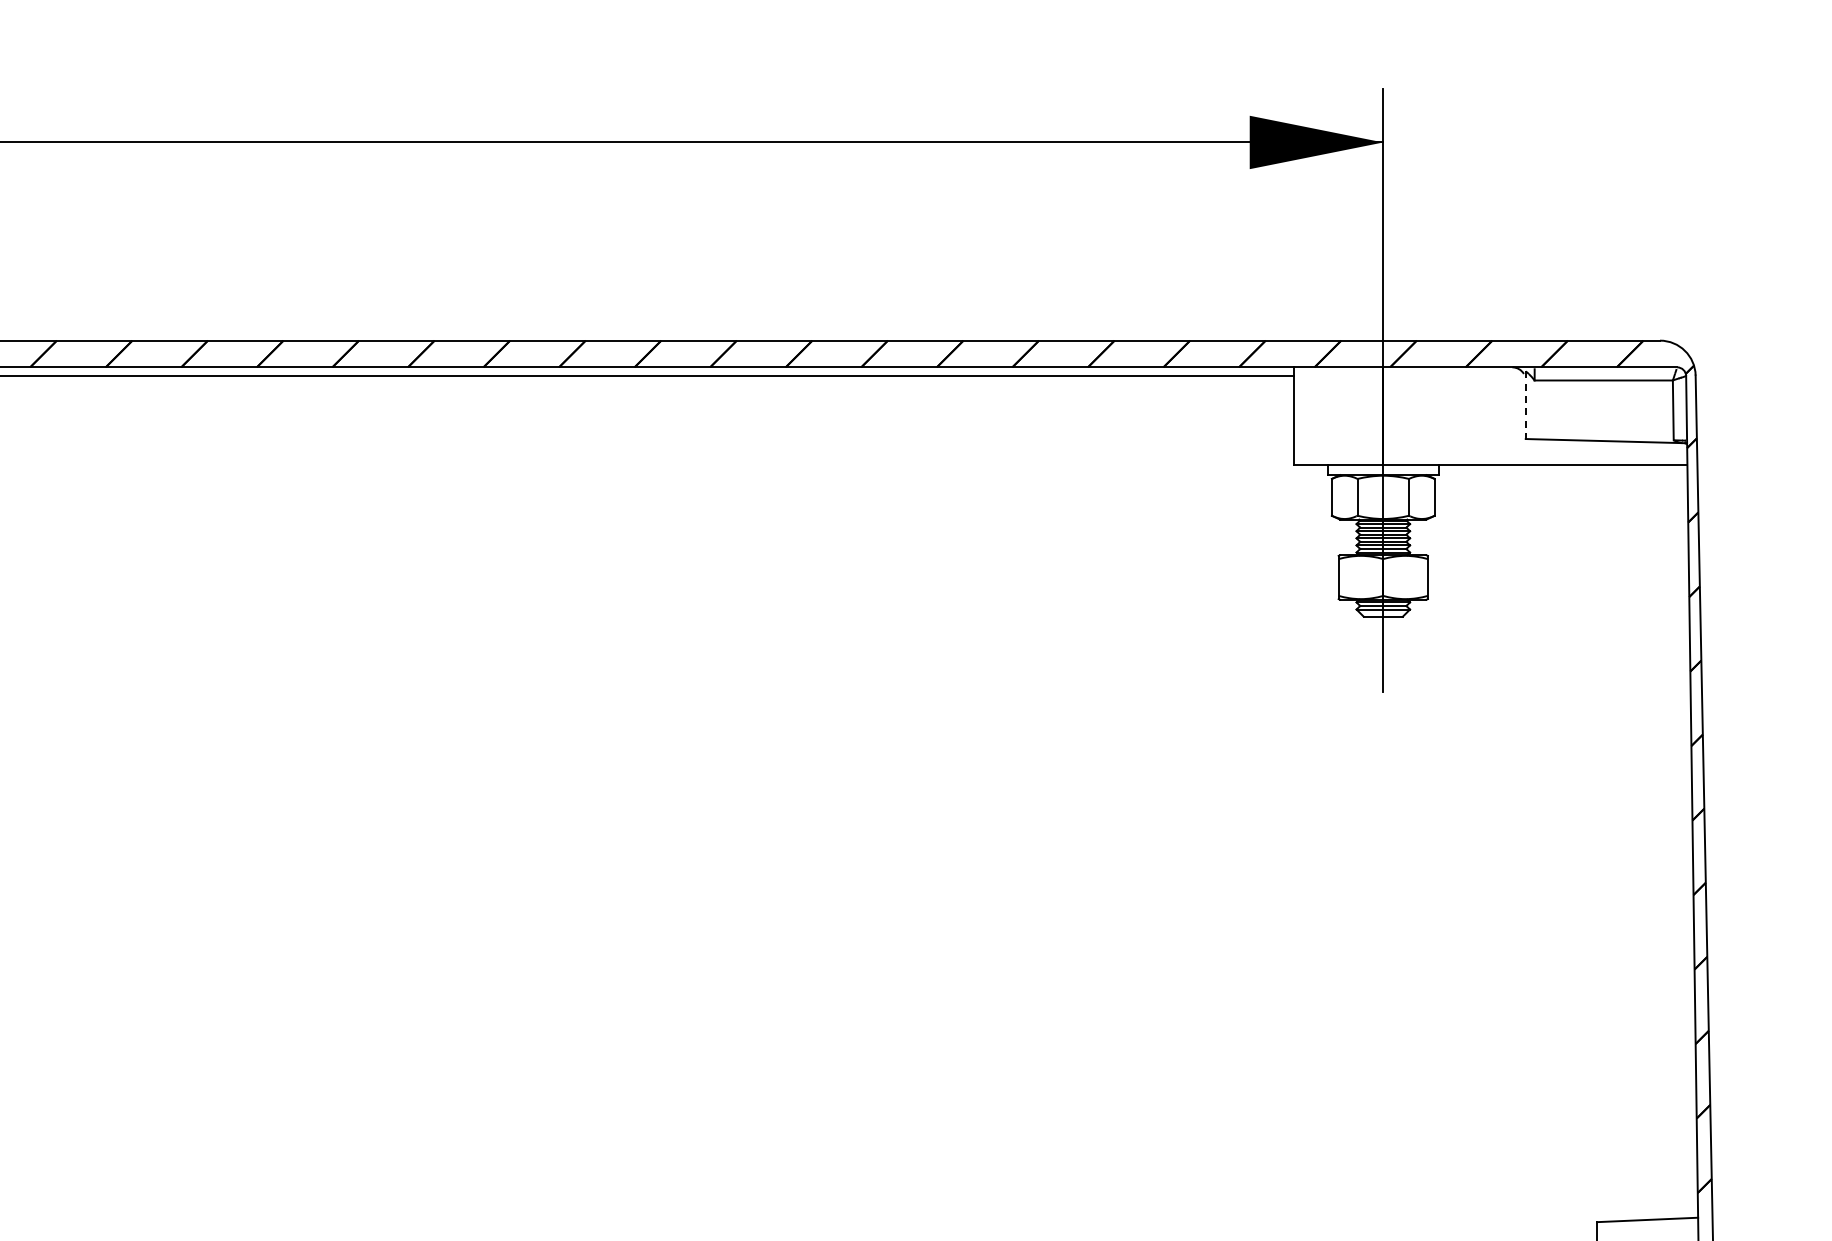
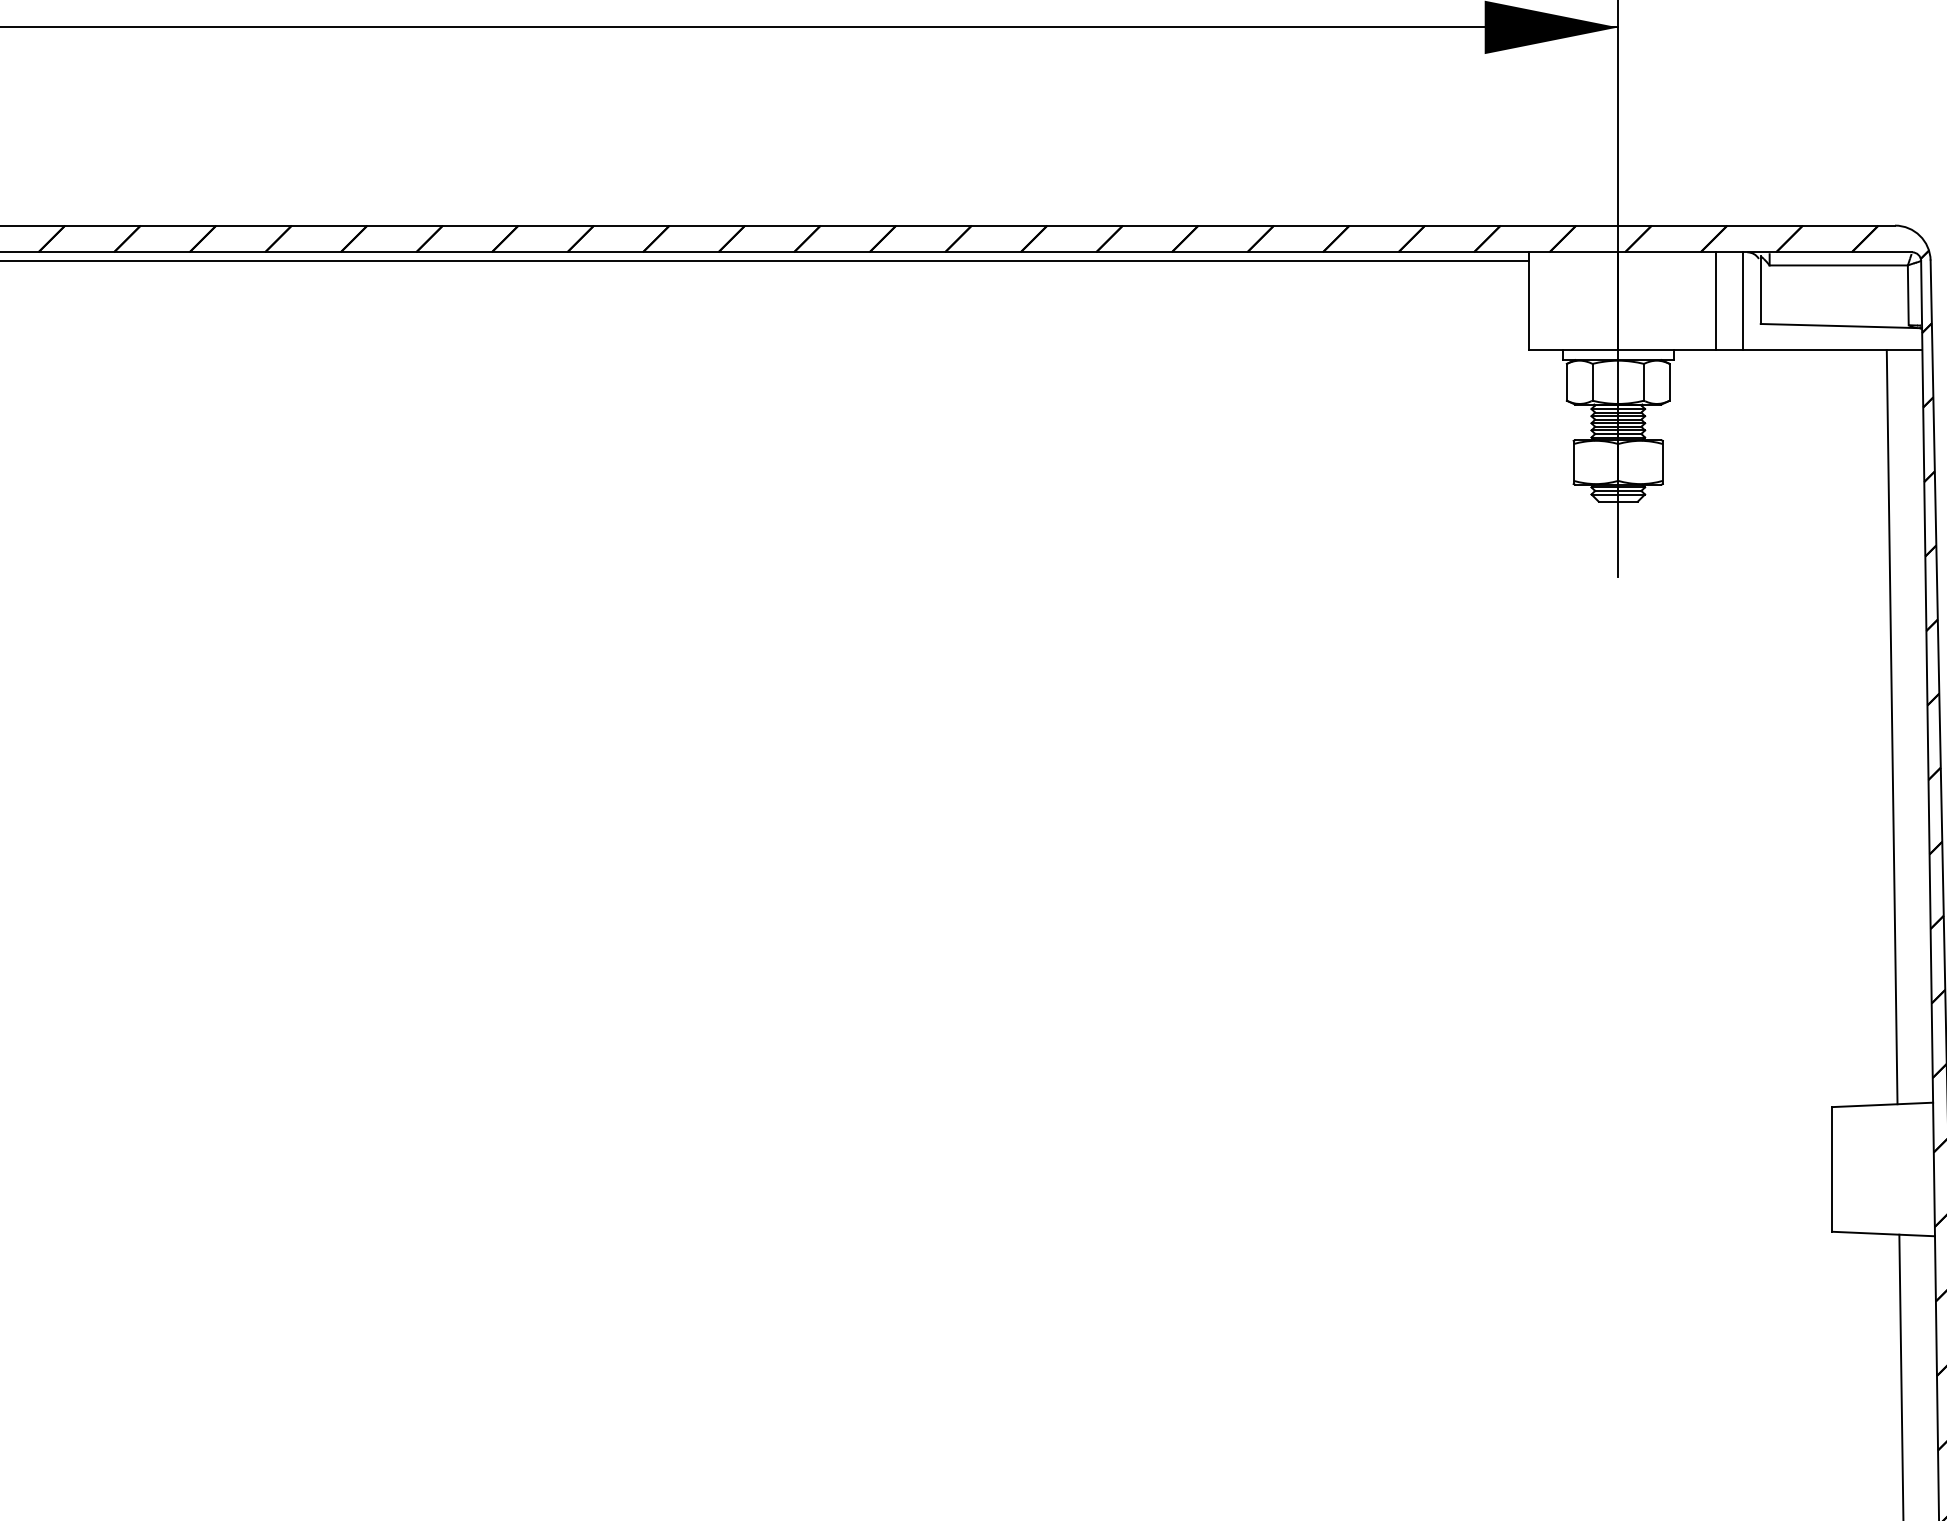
line: (1525, 405) -> (1760, 290), dashed -> solid
line: (1481, 416) -> (1716, 301), added
line: (1507, 416) -> (1742, 301), added
line: (1656, 842) -> (1891, 727), added

